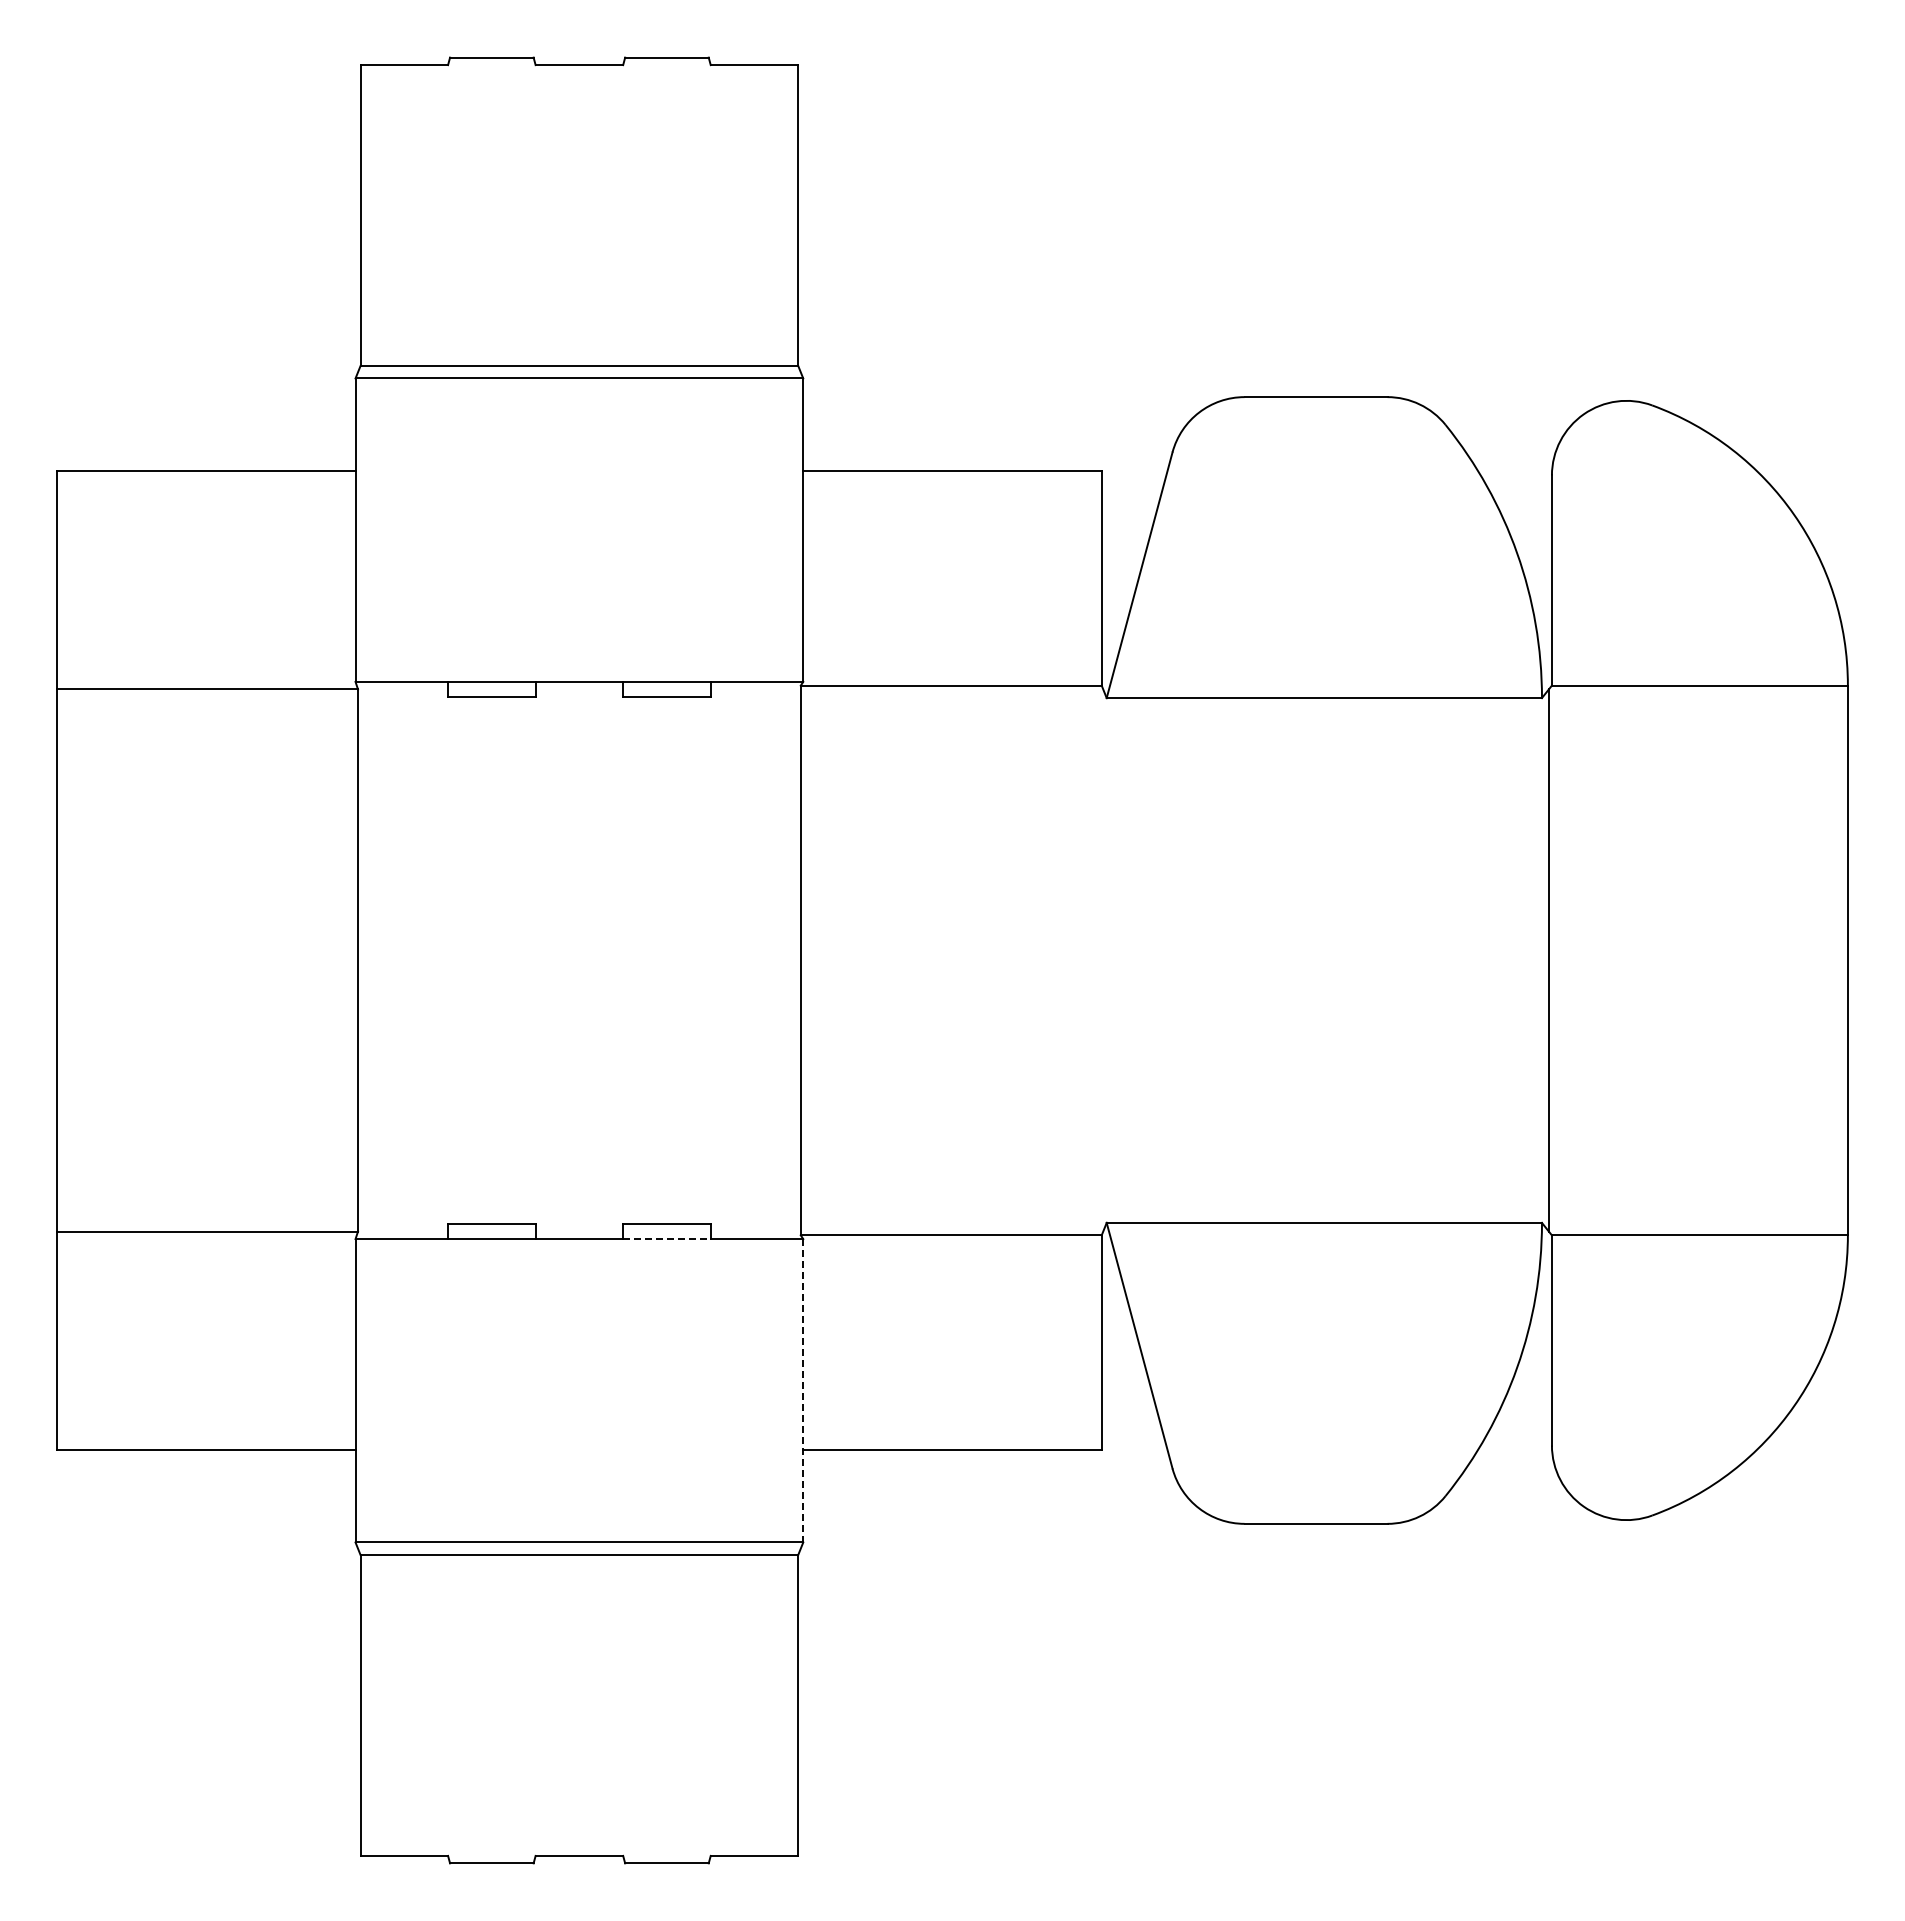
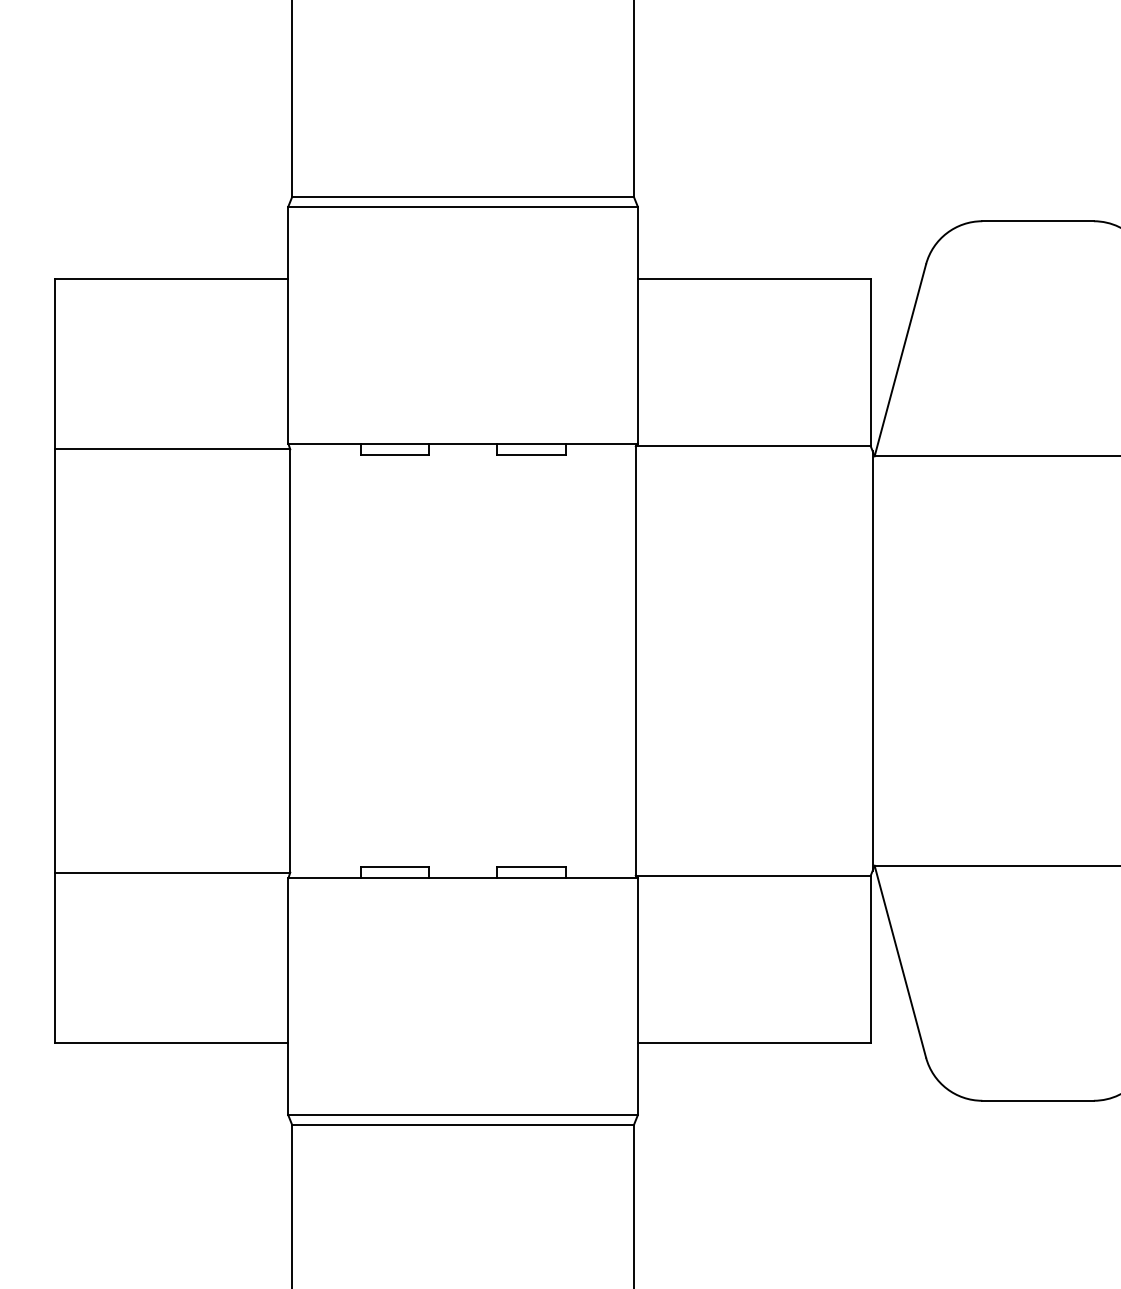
line: (1104, 960) -> (872, 661), added
line: (666, 1239) -> (531, 878), dashed -> solid
line: (803, 1390) -> (637, 996), dashed -> solid

